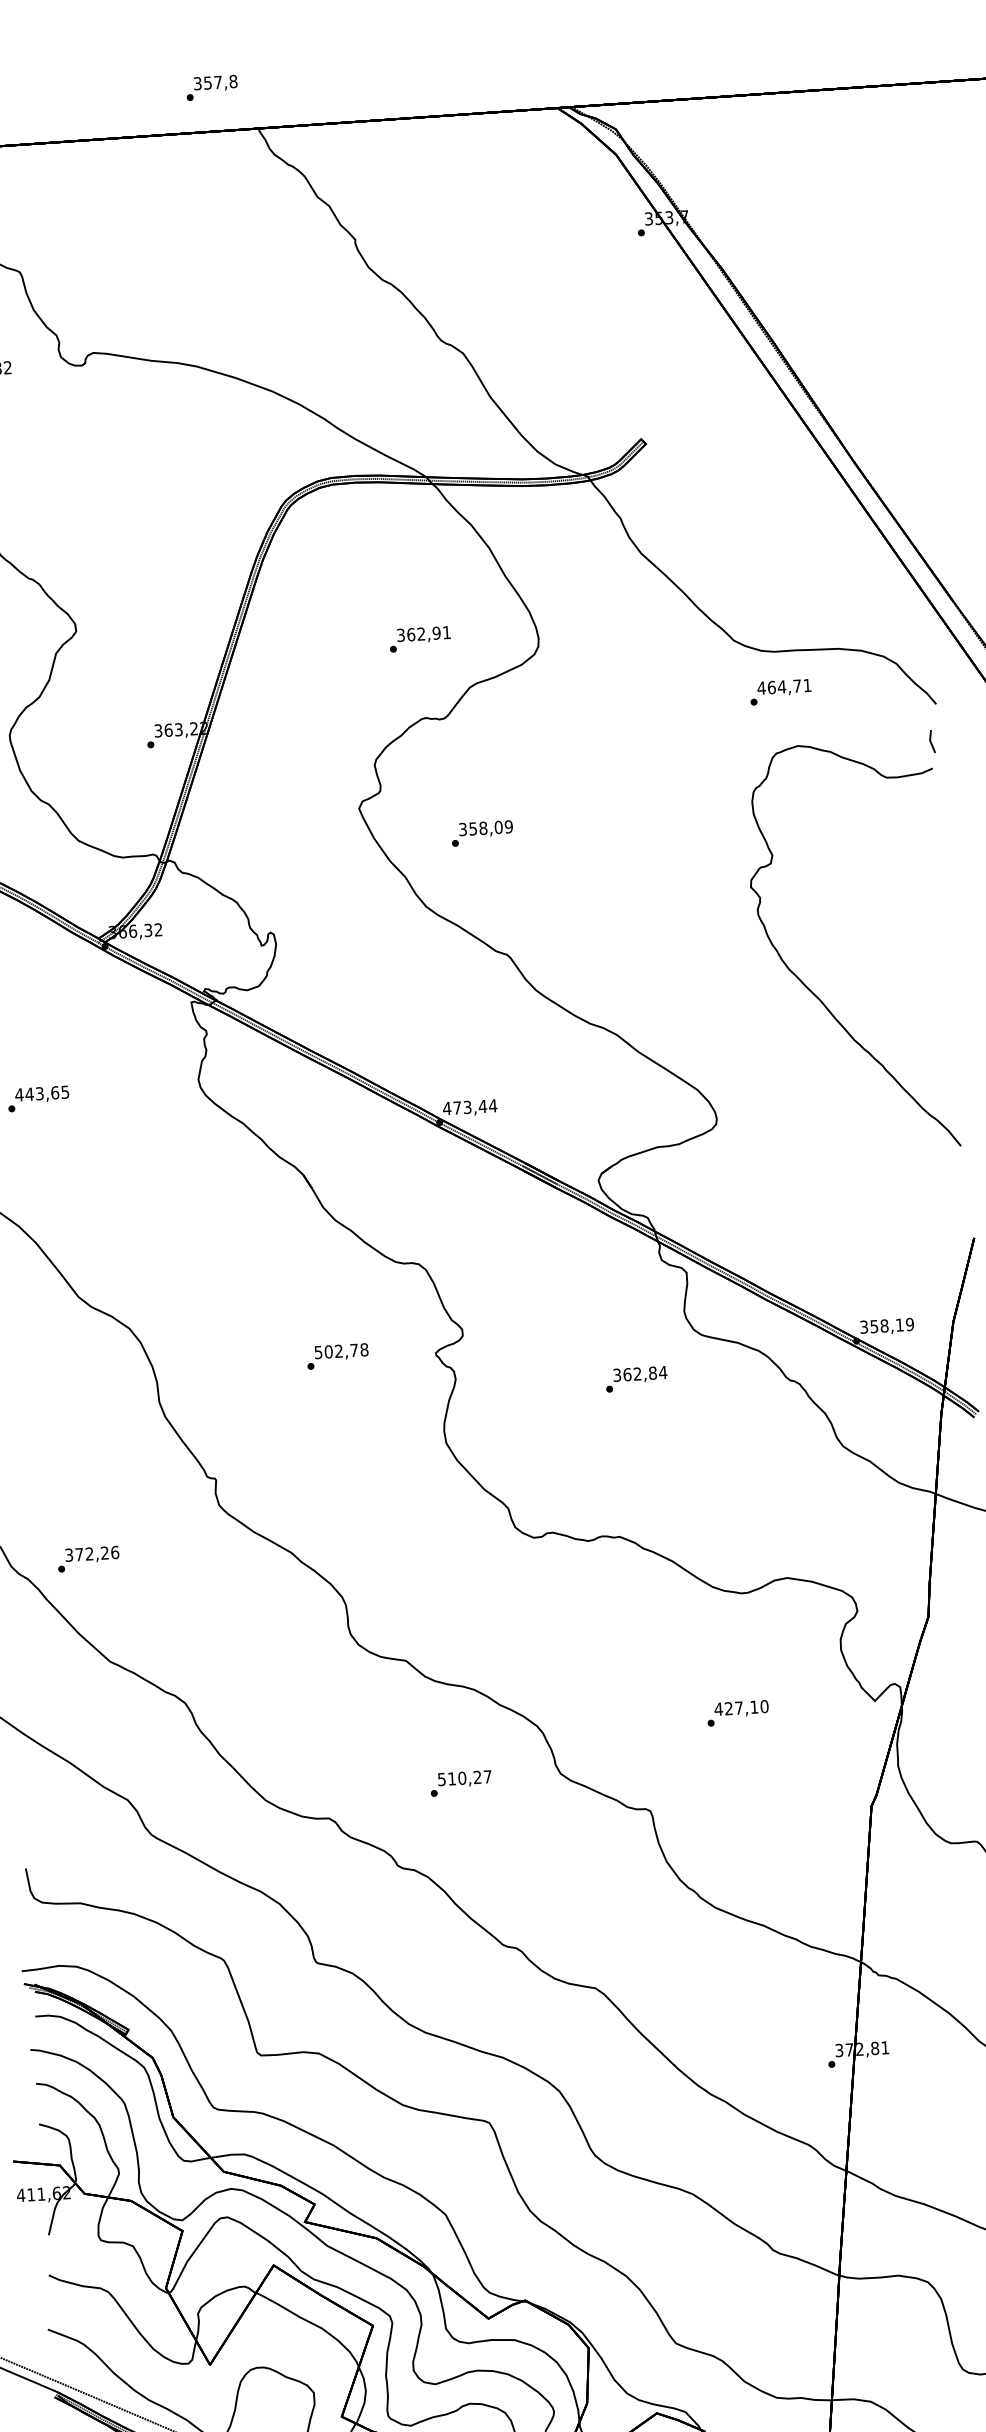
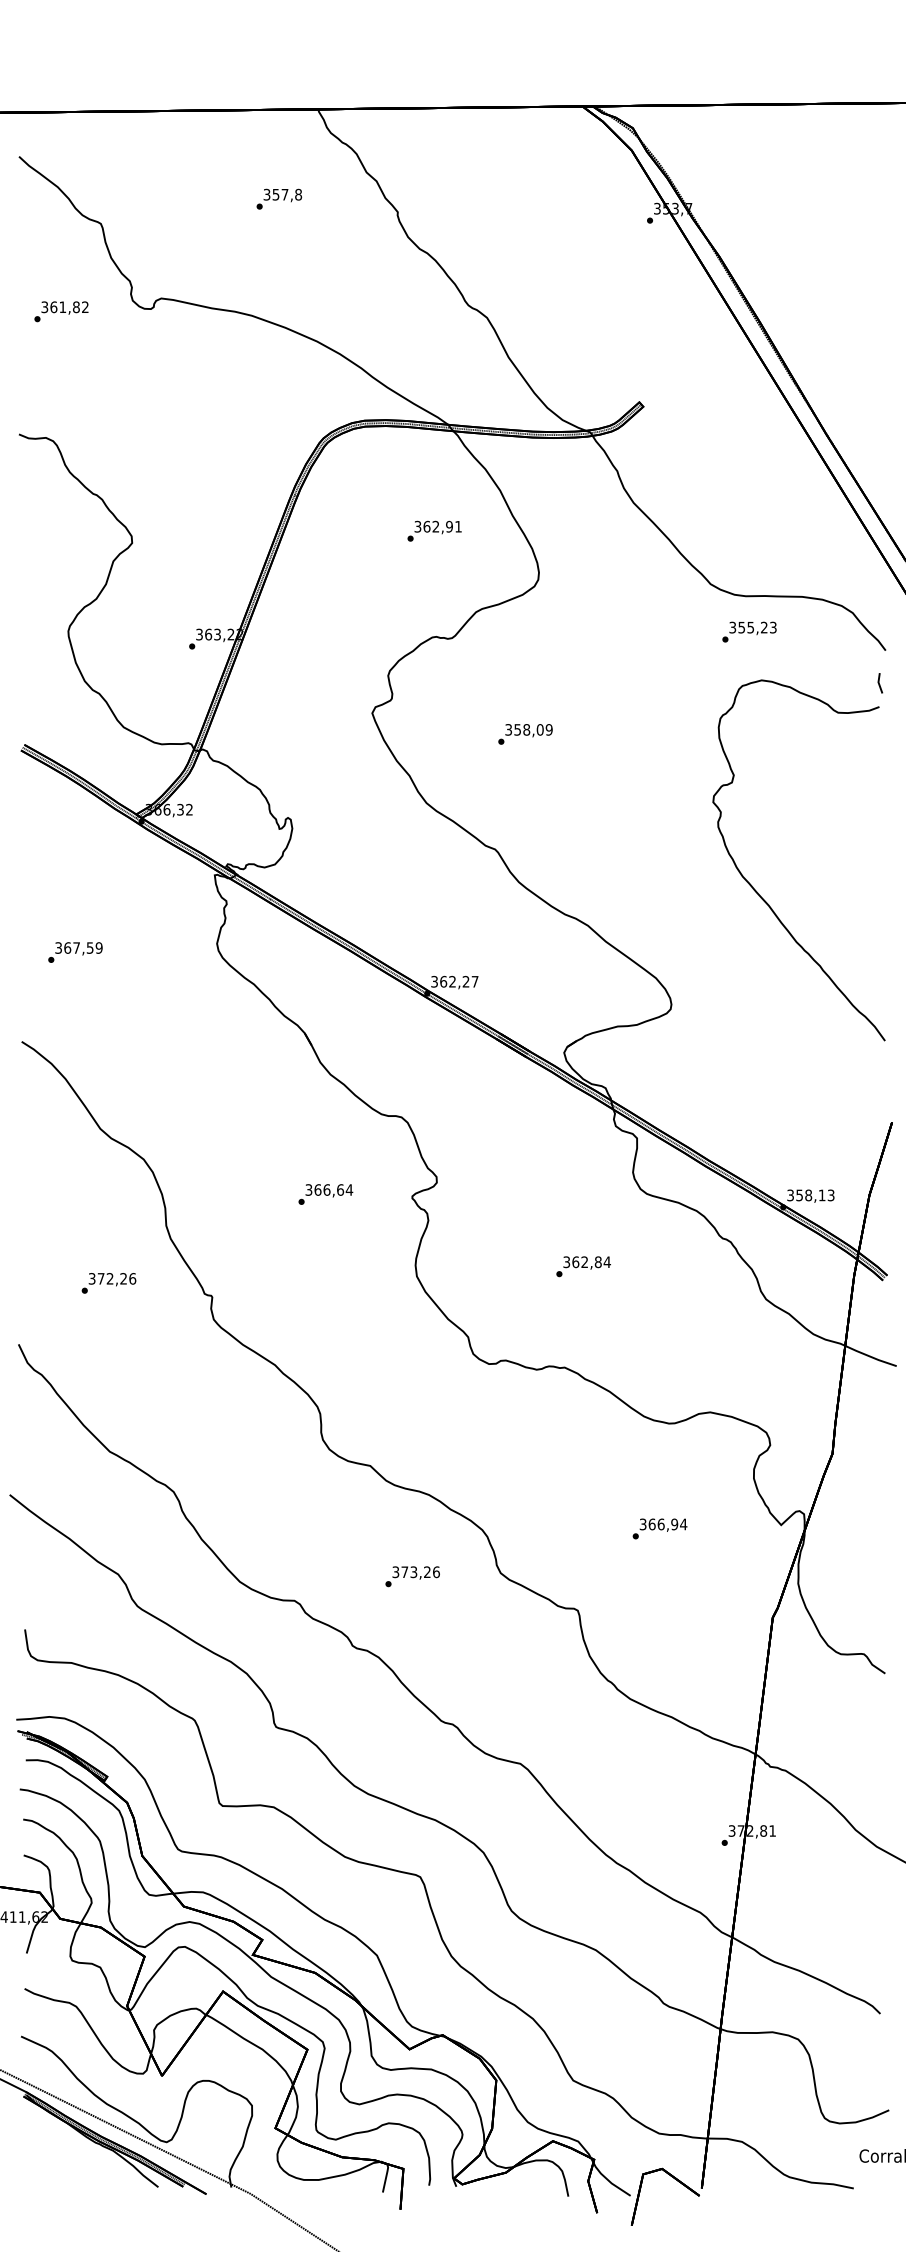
text: (212, 87) -> (279, 198), moved
text: (419, 638) -> (434, 530), moved
text: (783, 686) -> (752, 627), 464,71 -> 355,23
text: (482, 833) -> (525, 734), moved
text: (41, 1092) -> (78, 947), 443,65 -> 367,59
text: (469, 1106) -> (454, 981), 473,44 -> 362,27
text: (909, 1323) -> (830, 1194), 358,19 -> 358,13
text: (341, 1350) -> (329, 1189), 502,78 -> 366,64
text: (636, 1379) -> (583, 1266), moved
text: (88, 1559) -> (108, 1283), moved
text: (741, 1707) -> (663, 1524), 427,10 -> 366,94
text: (464, 1778) -> (415, 1572), 510,27 -> 373,26

